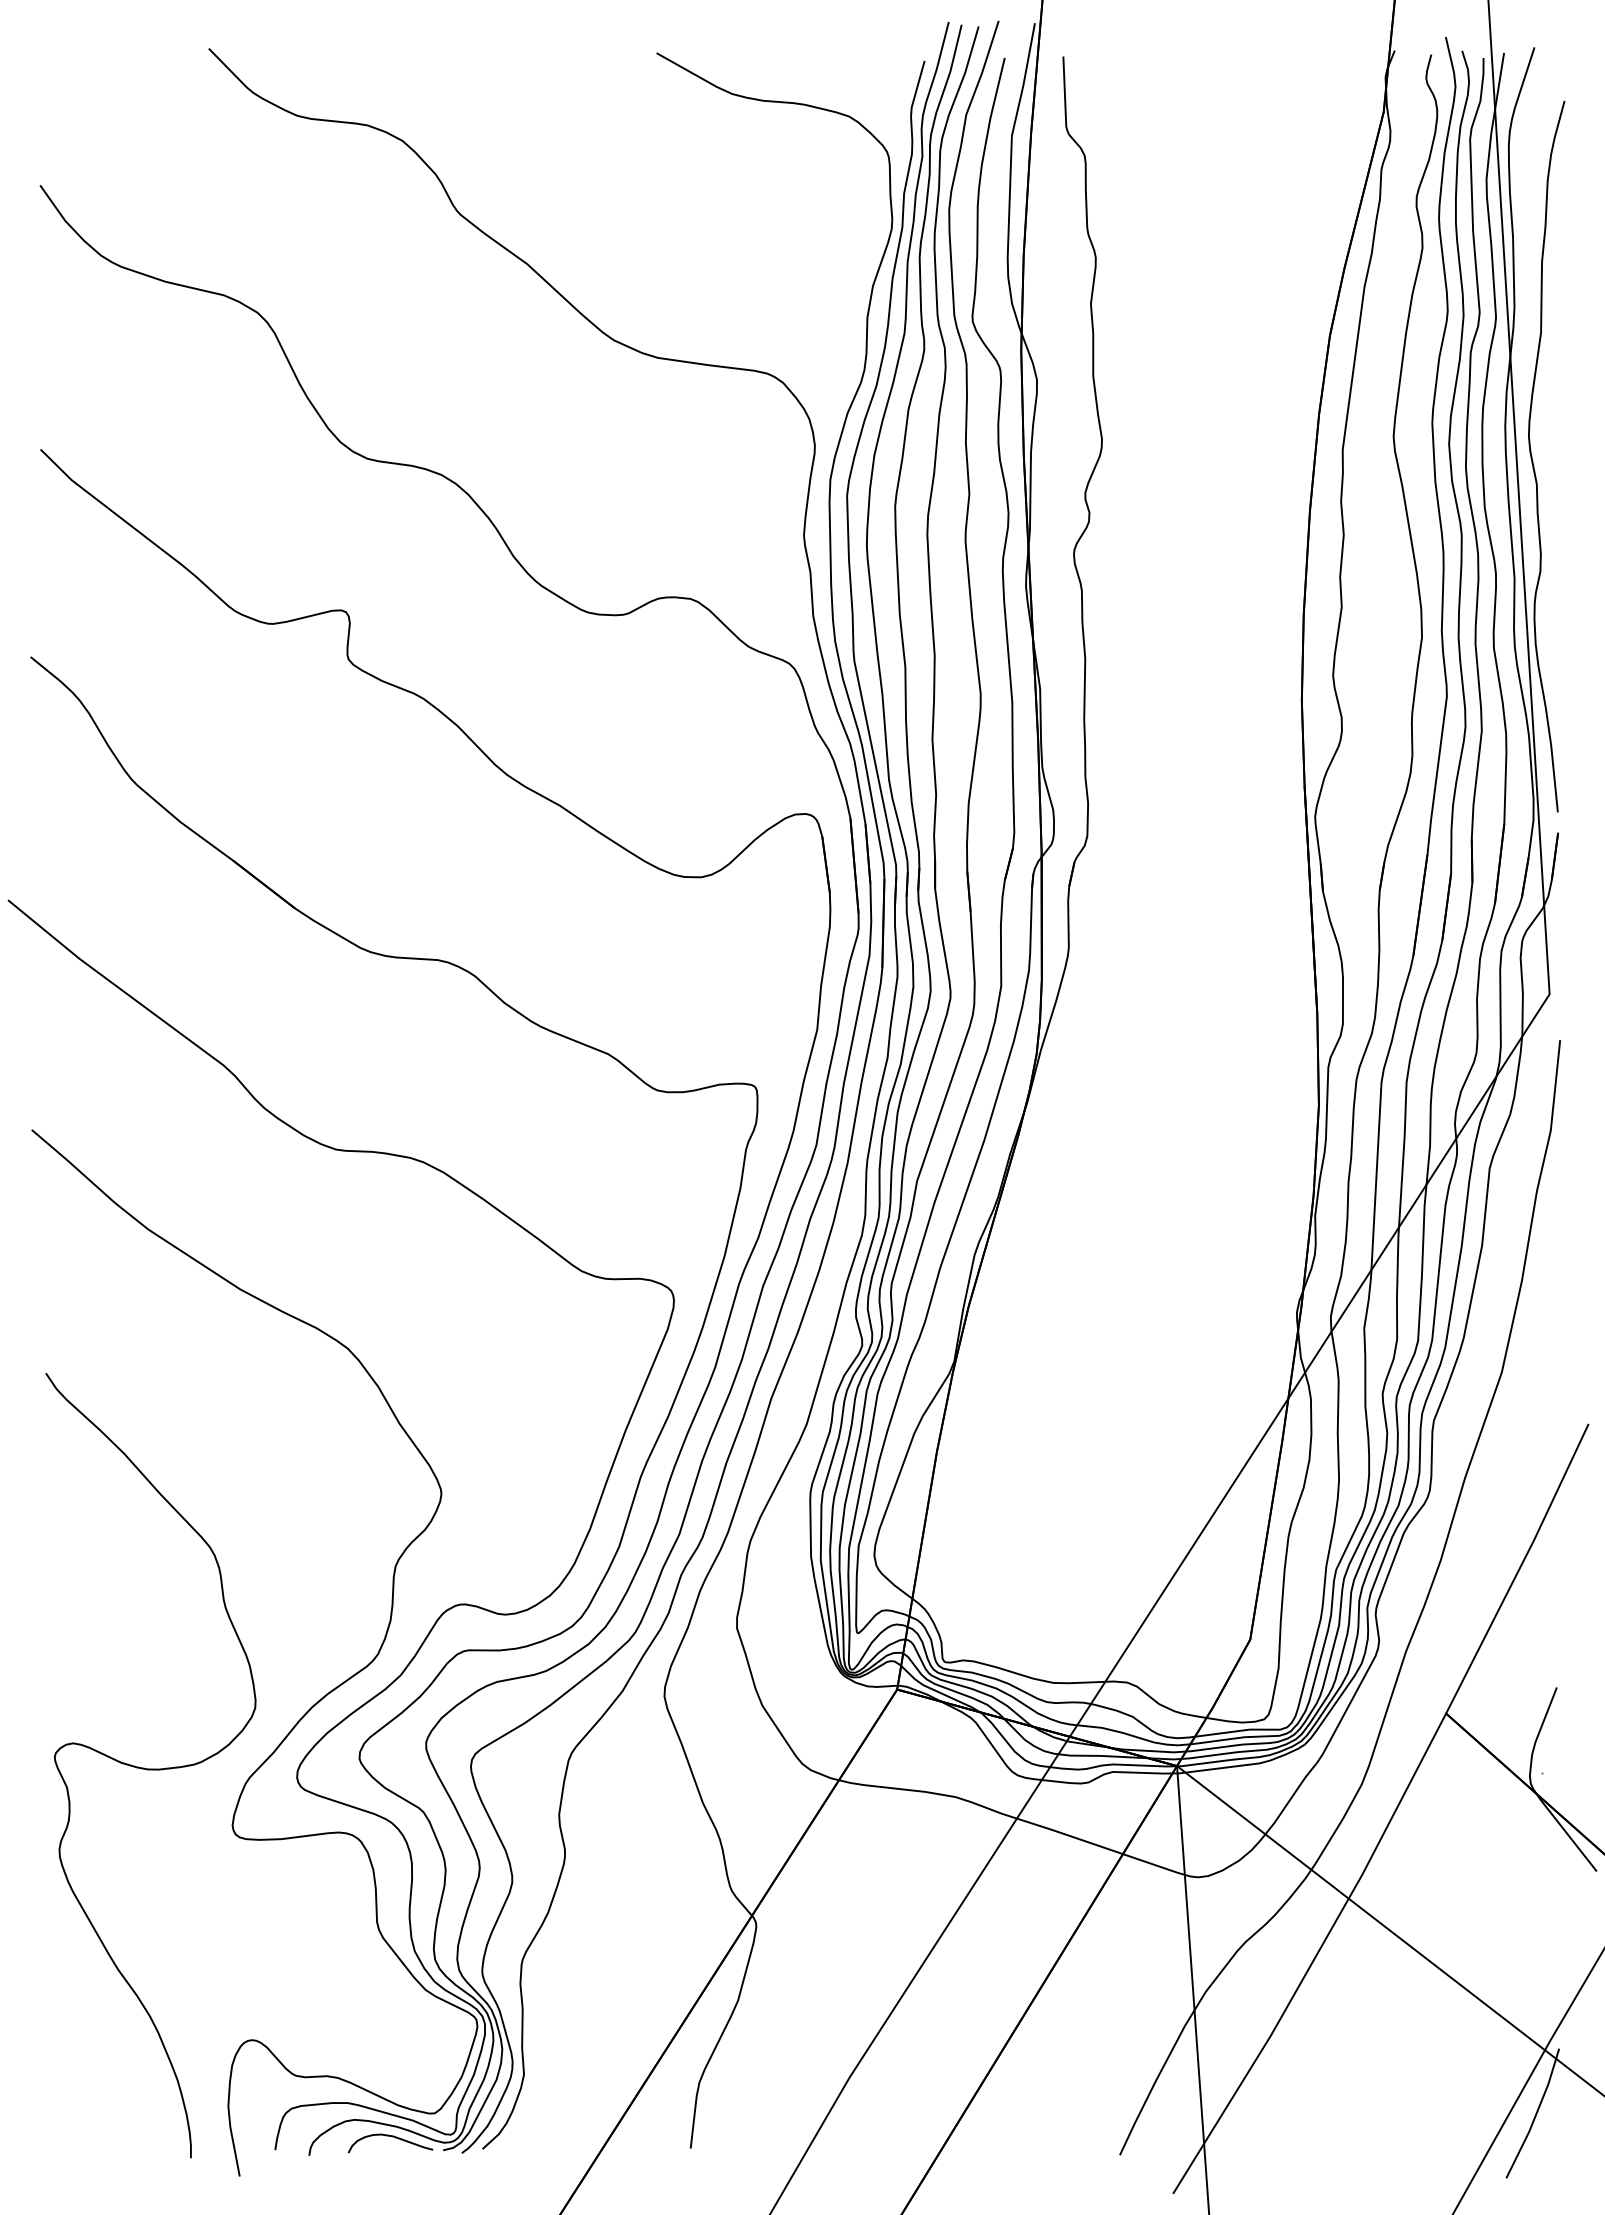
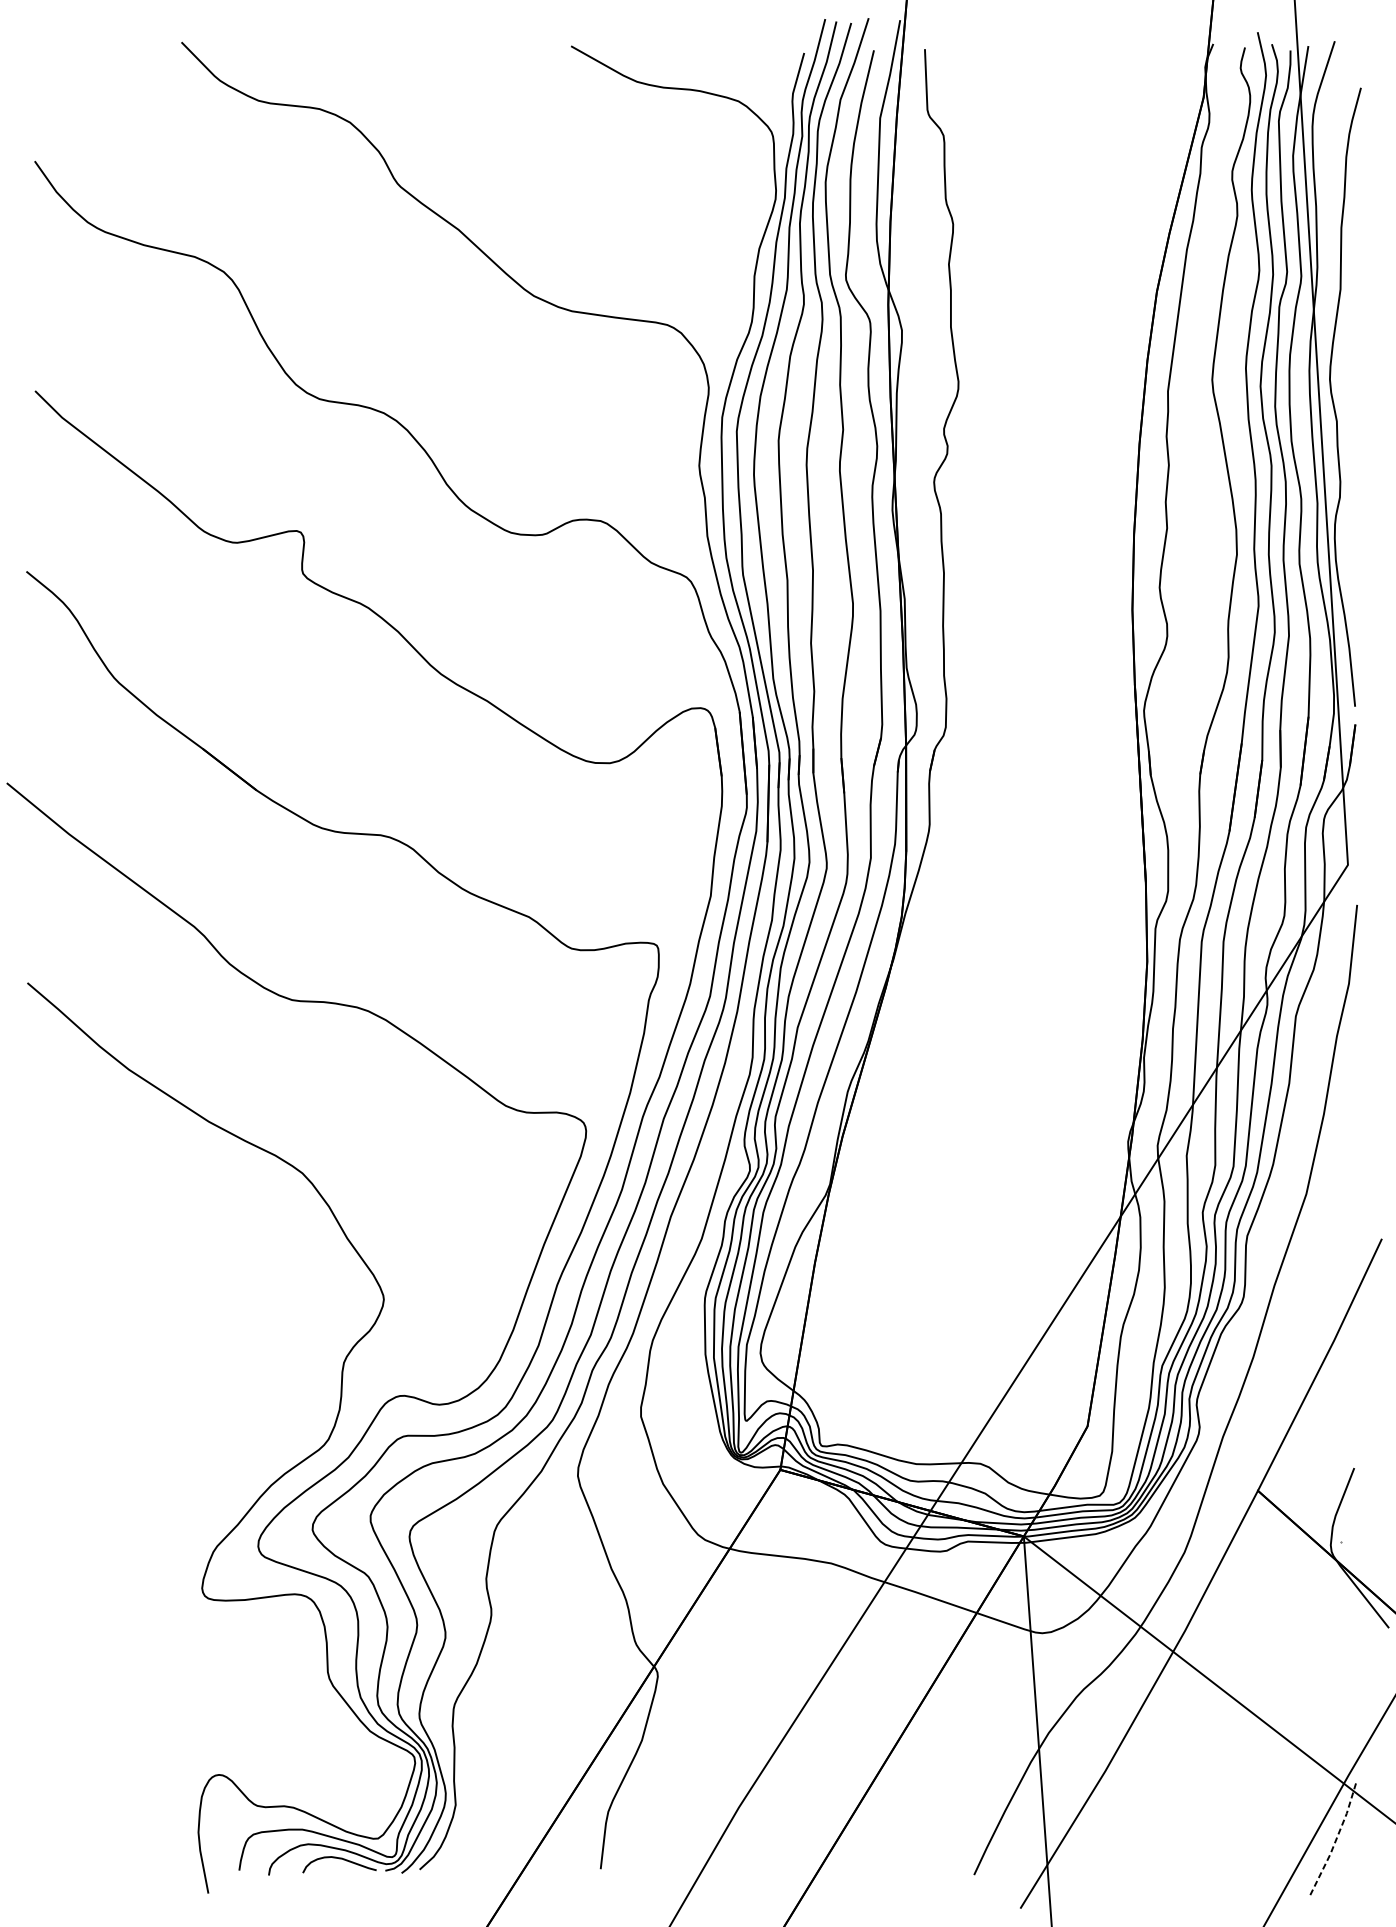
curve: (150, 1768) -> (130, 1538), removed
line: (1536, 2114) -> (1336, 1839), solid -> dashed

